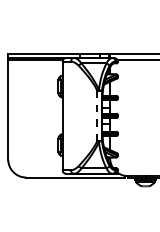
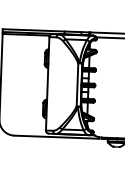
line: (97, 115) -> (77, 84), dashed -> solid

